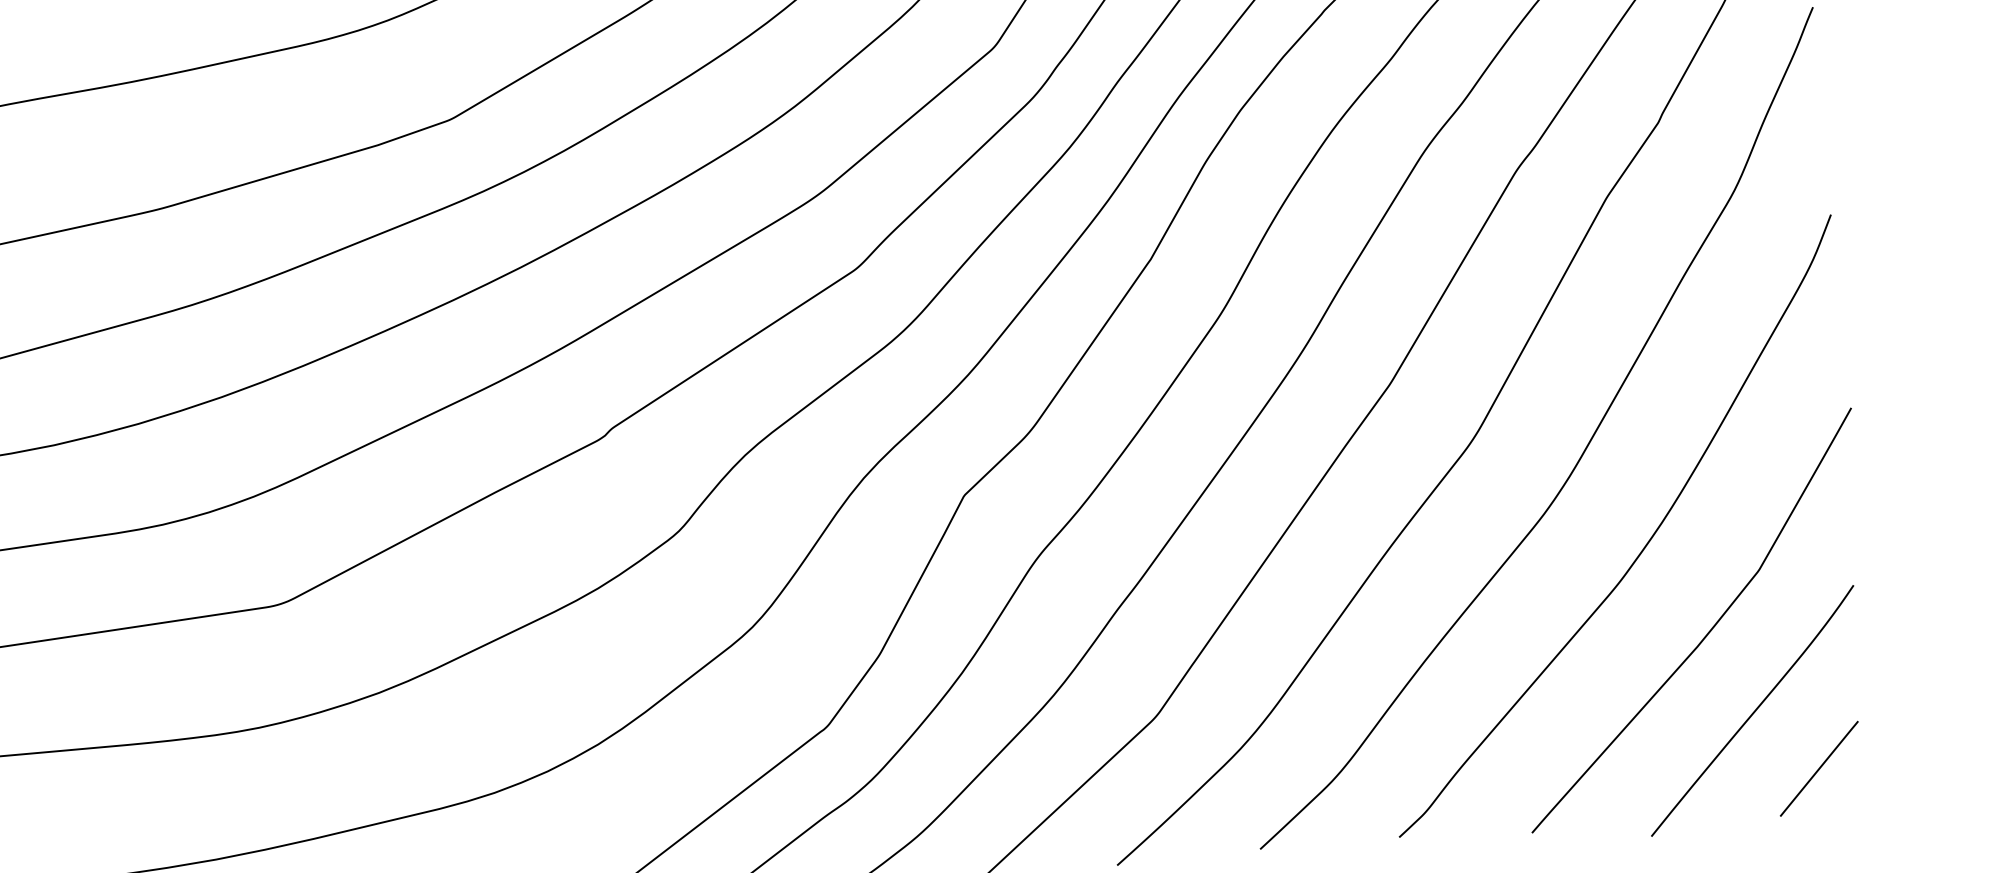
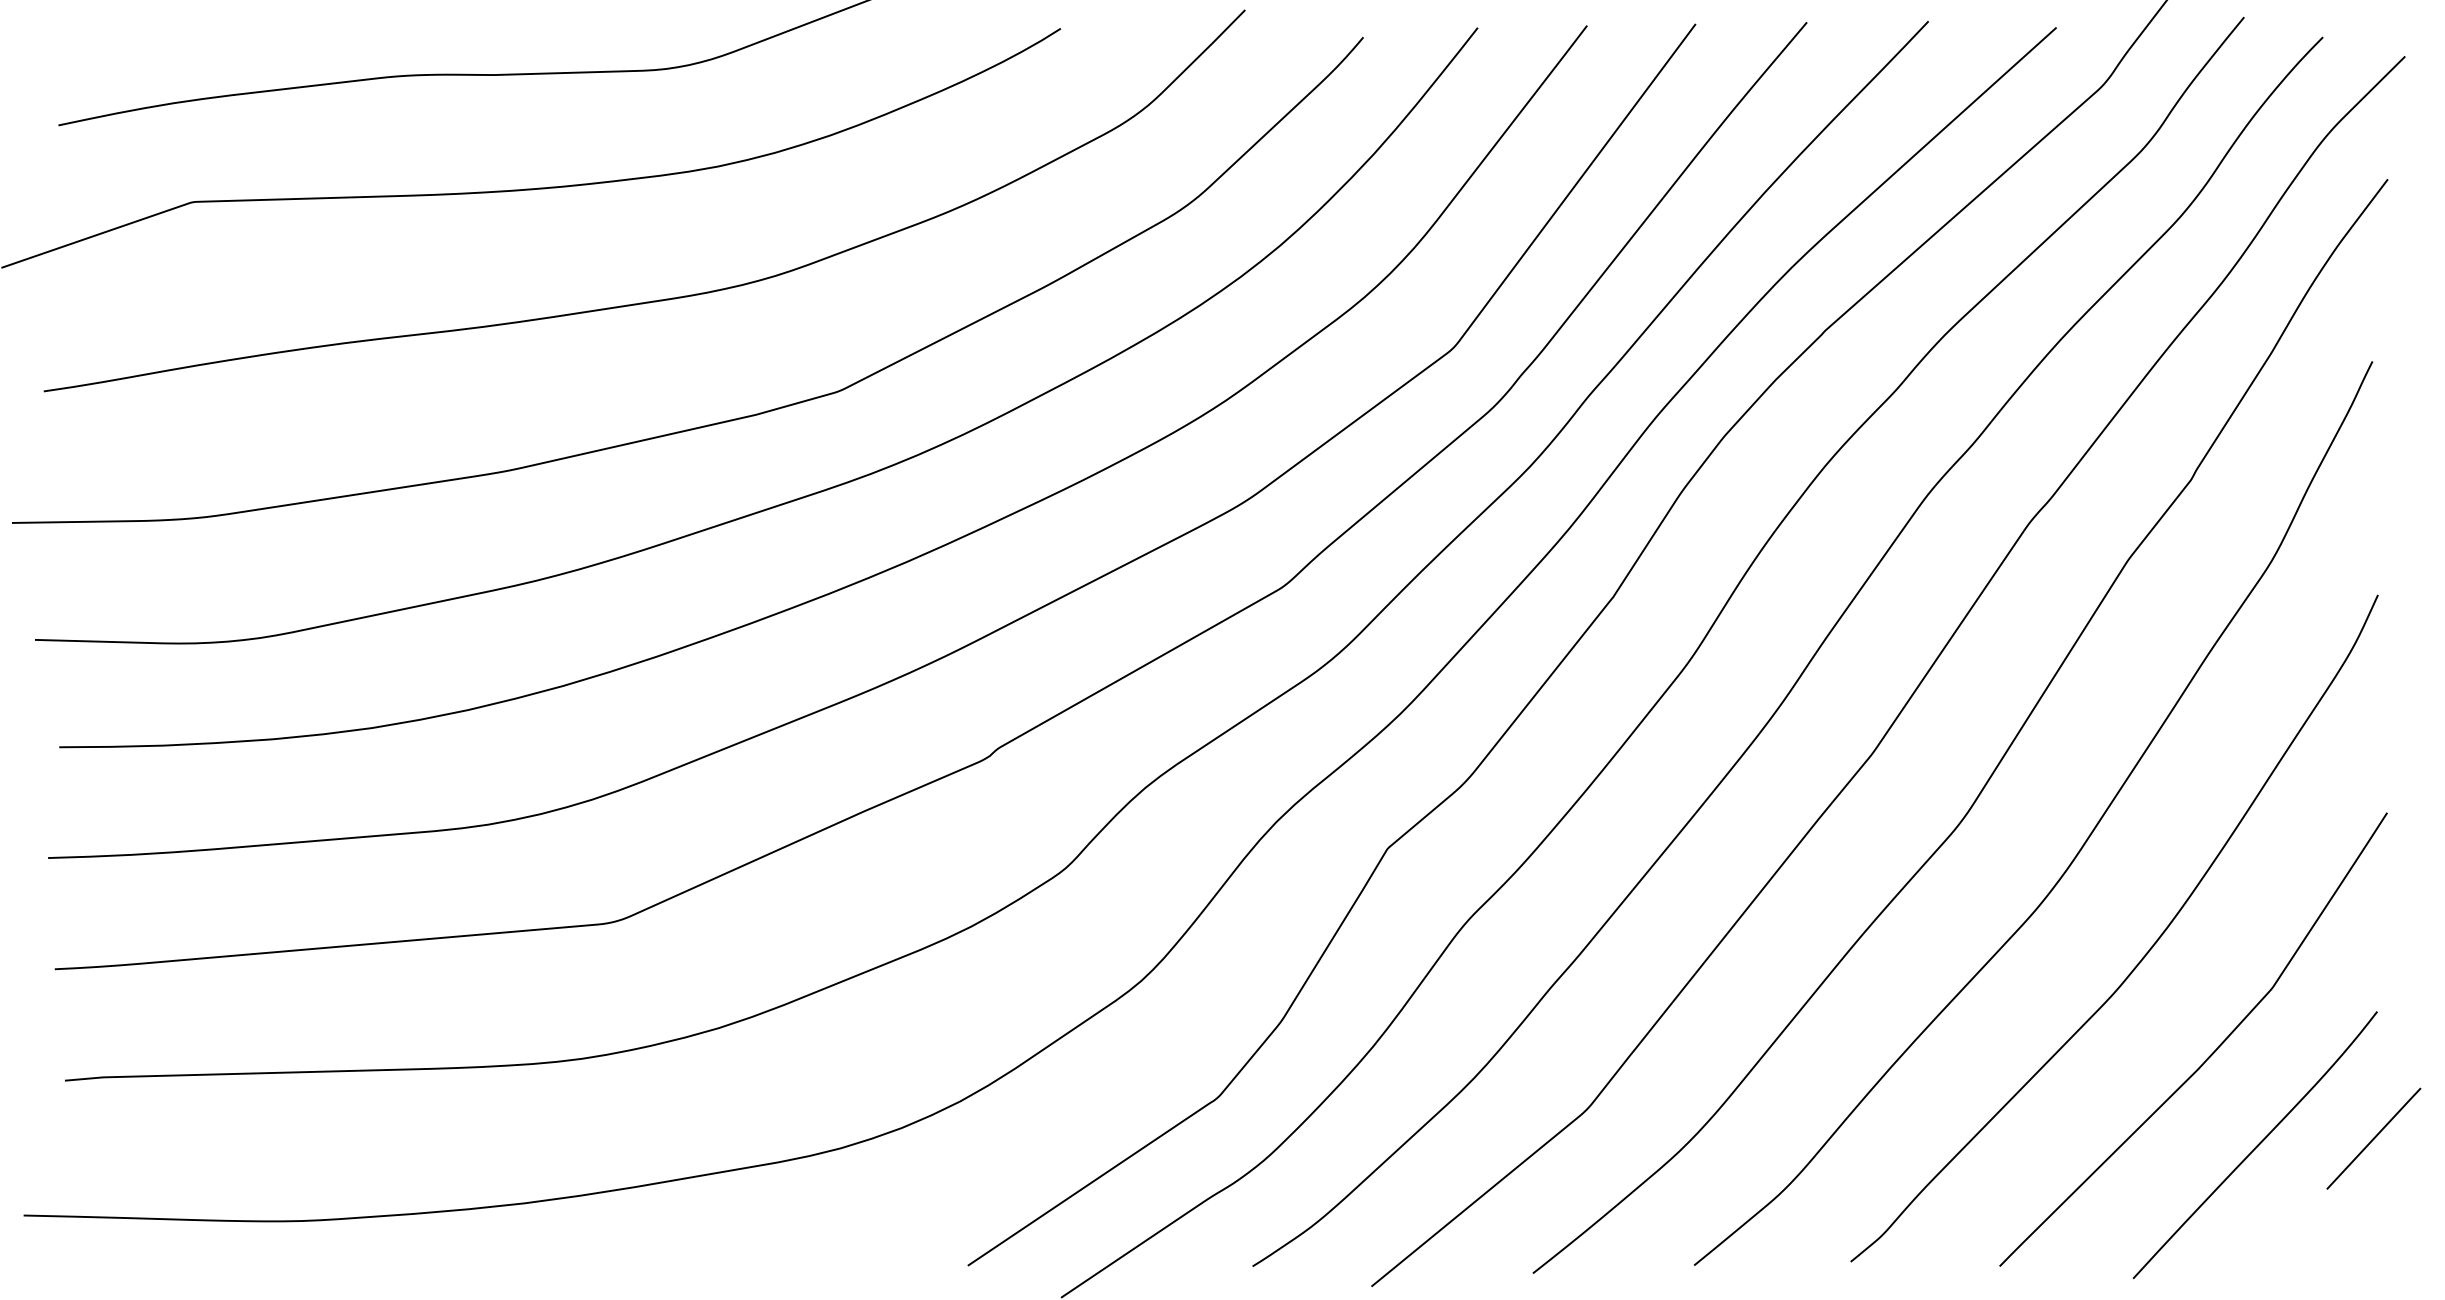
line: (1818, 768) -> (2373, 1138), moved

